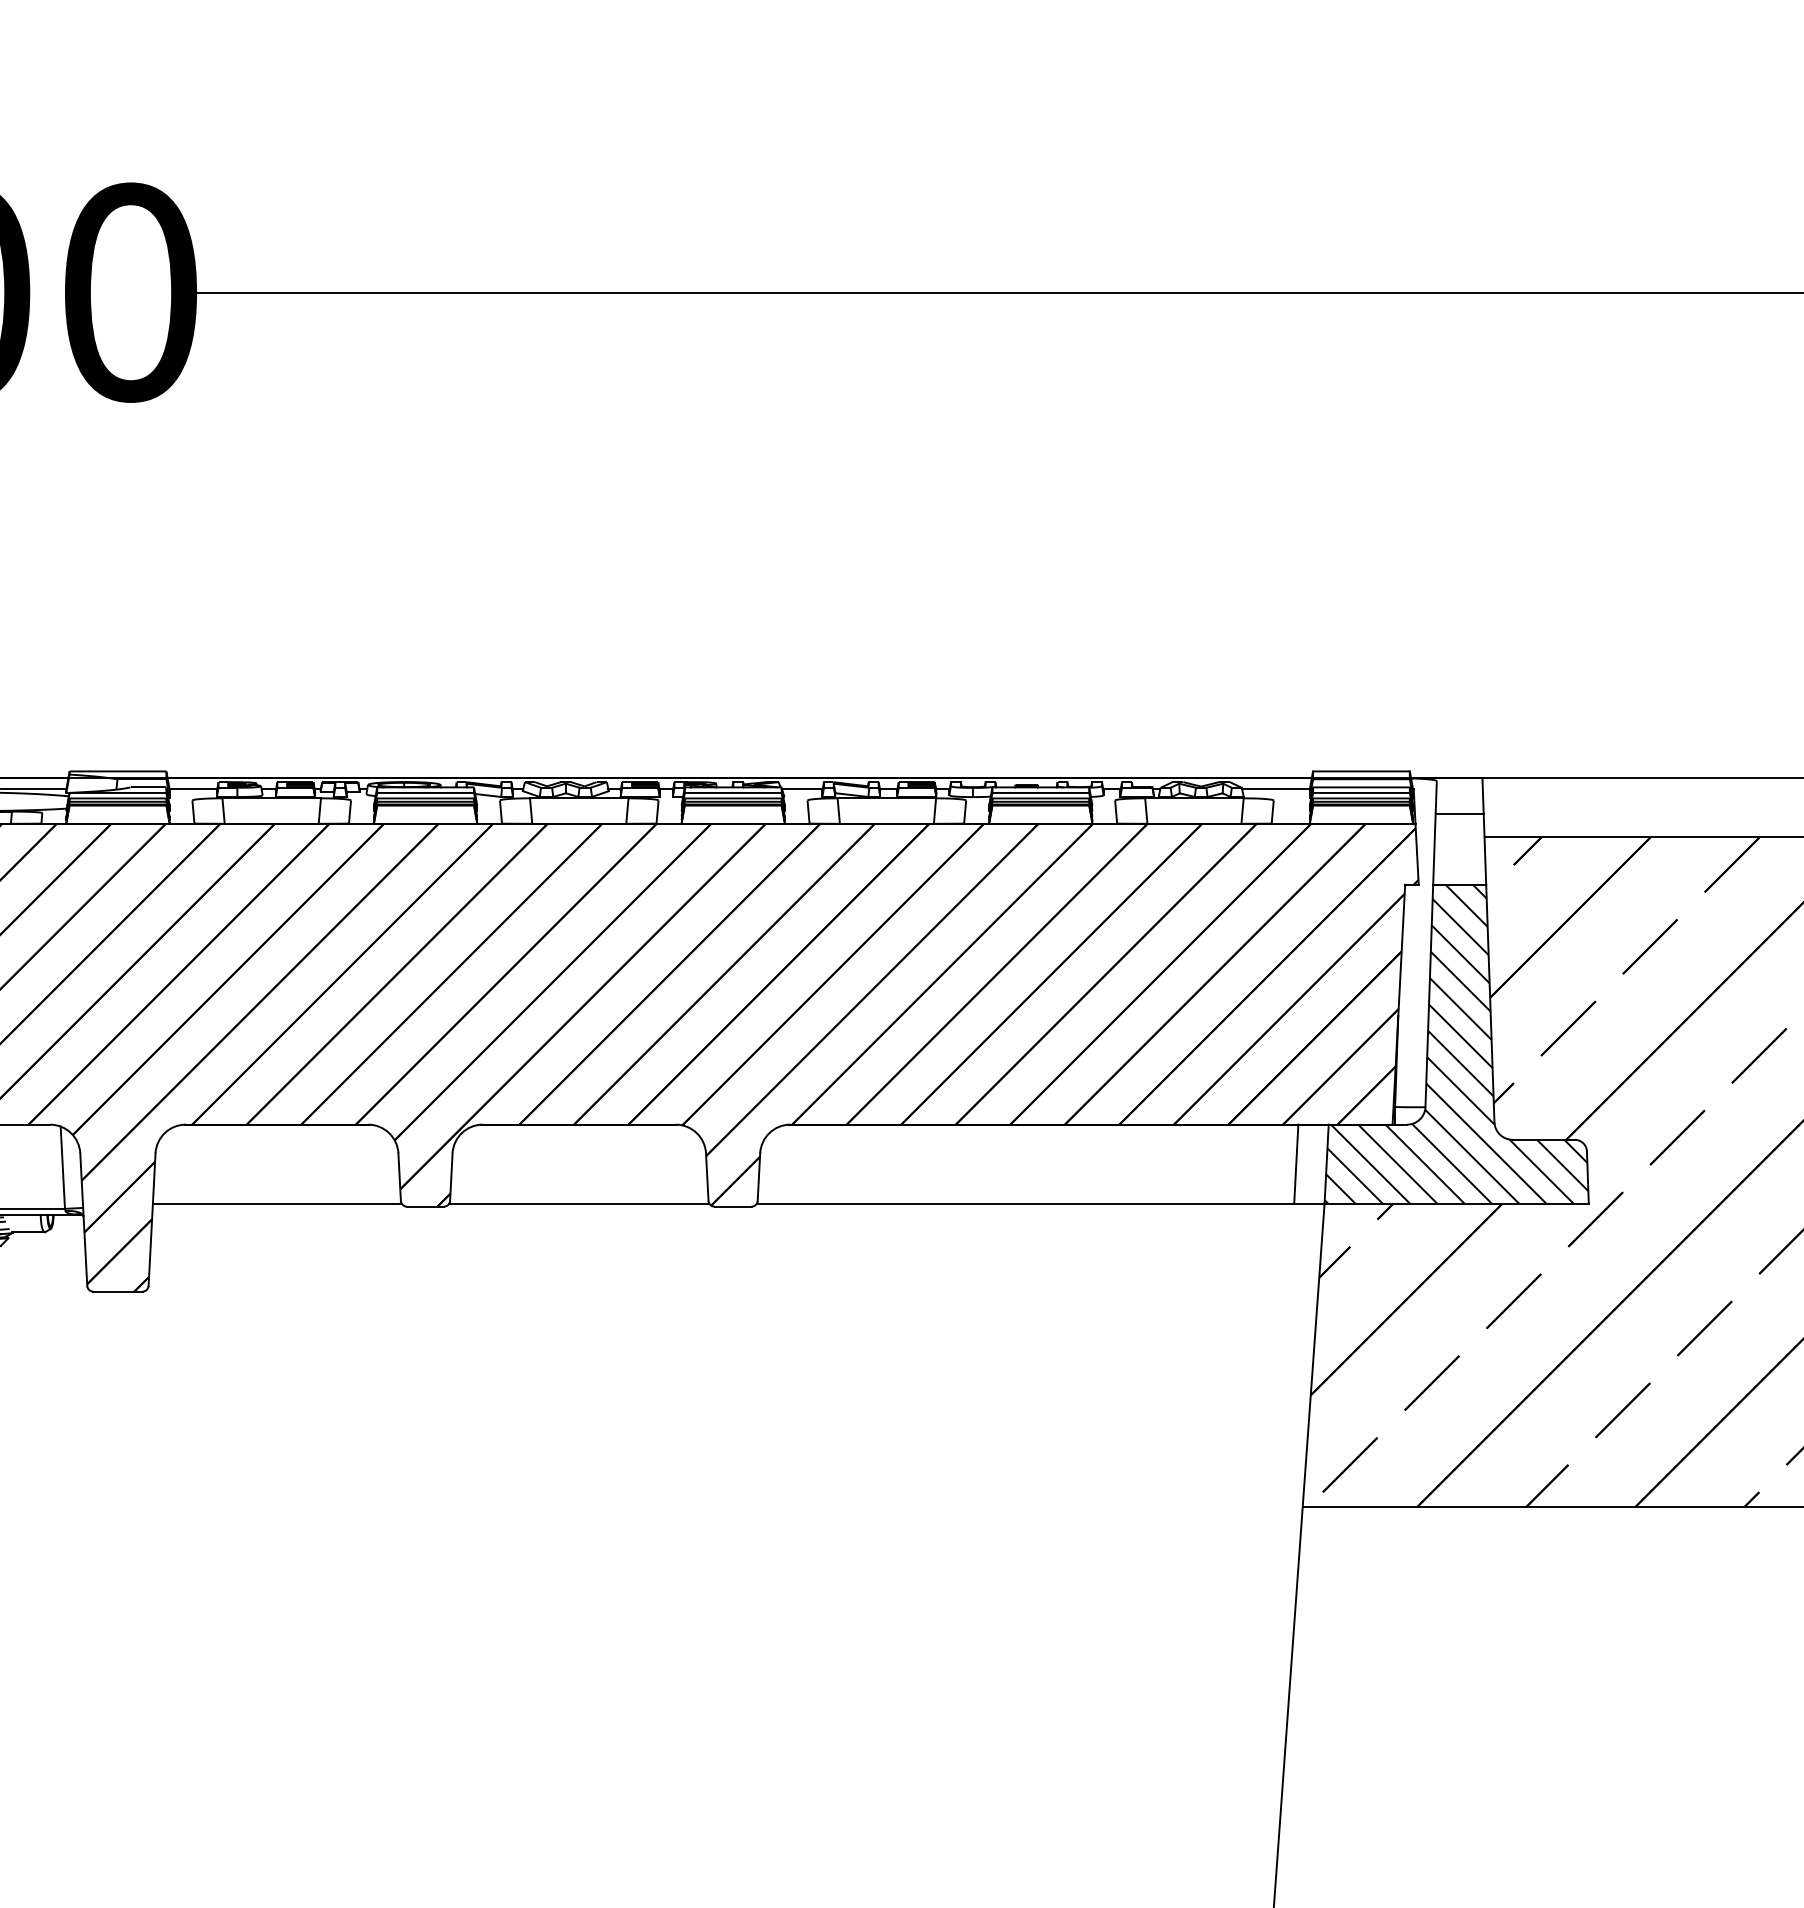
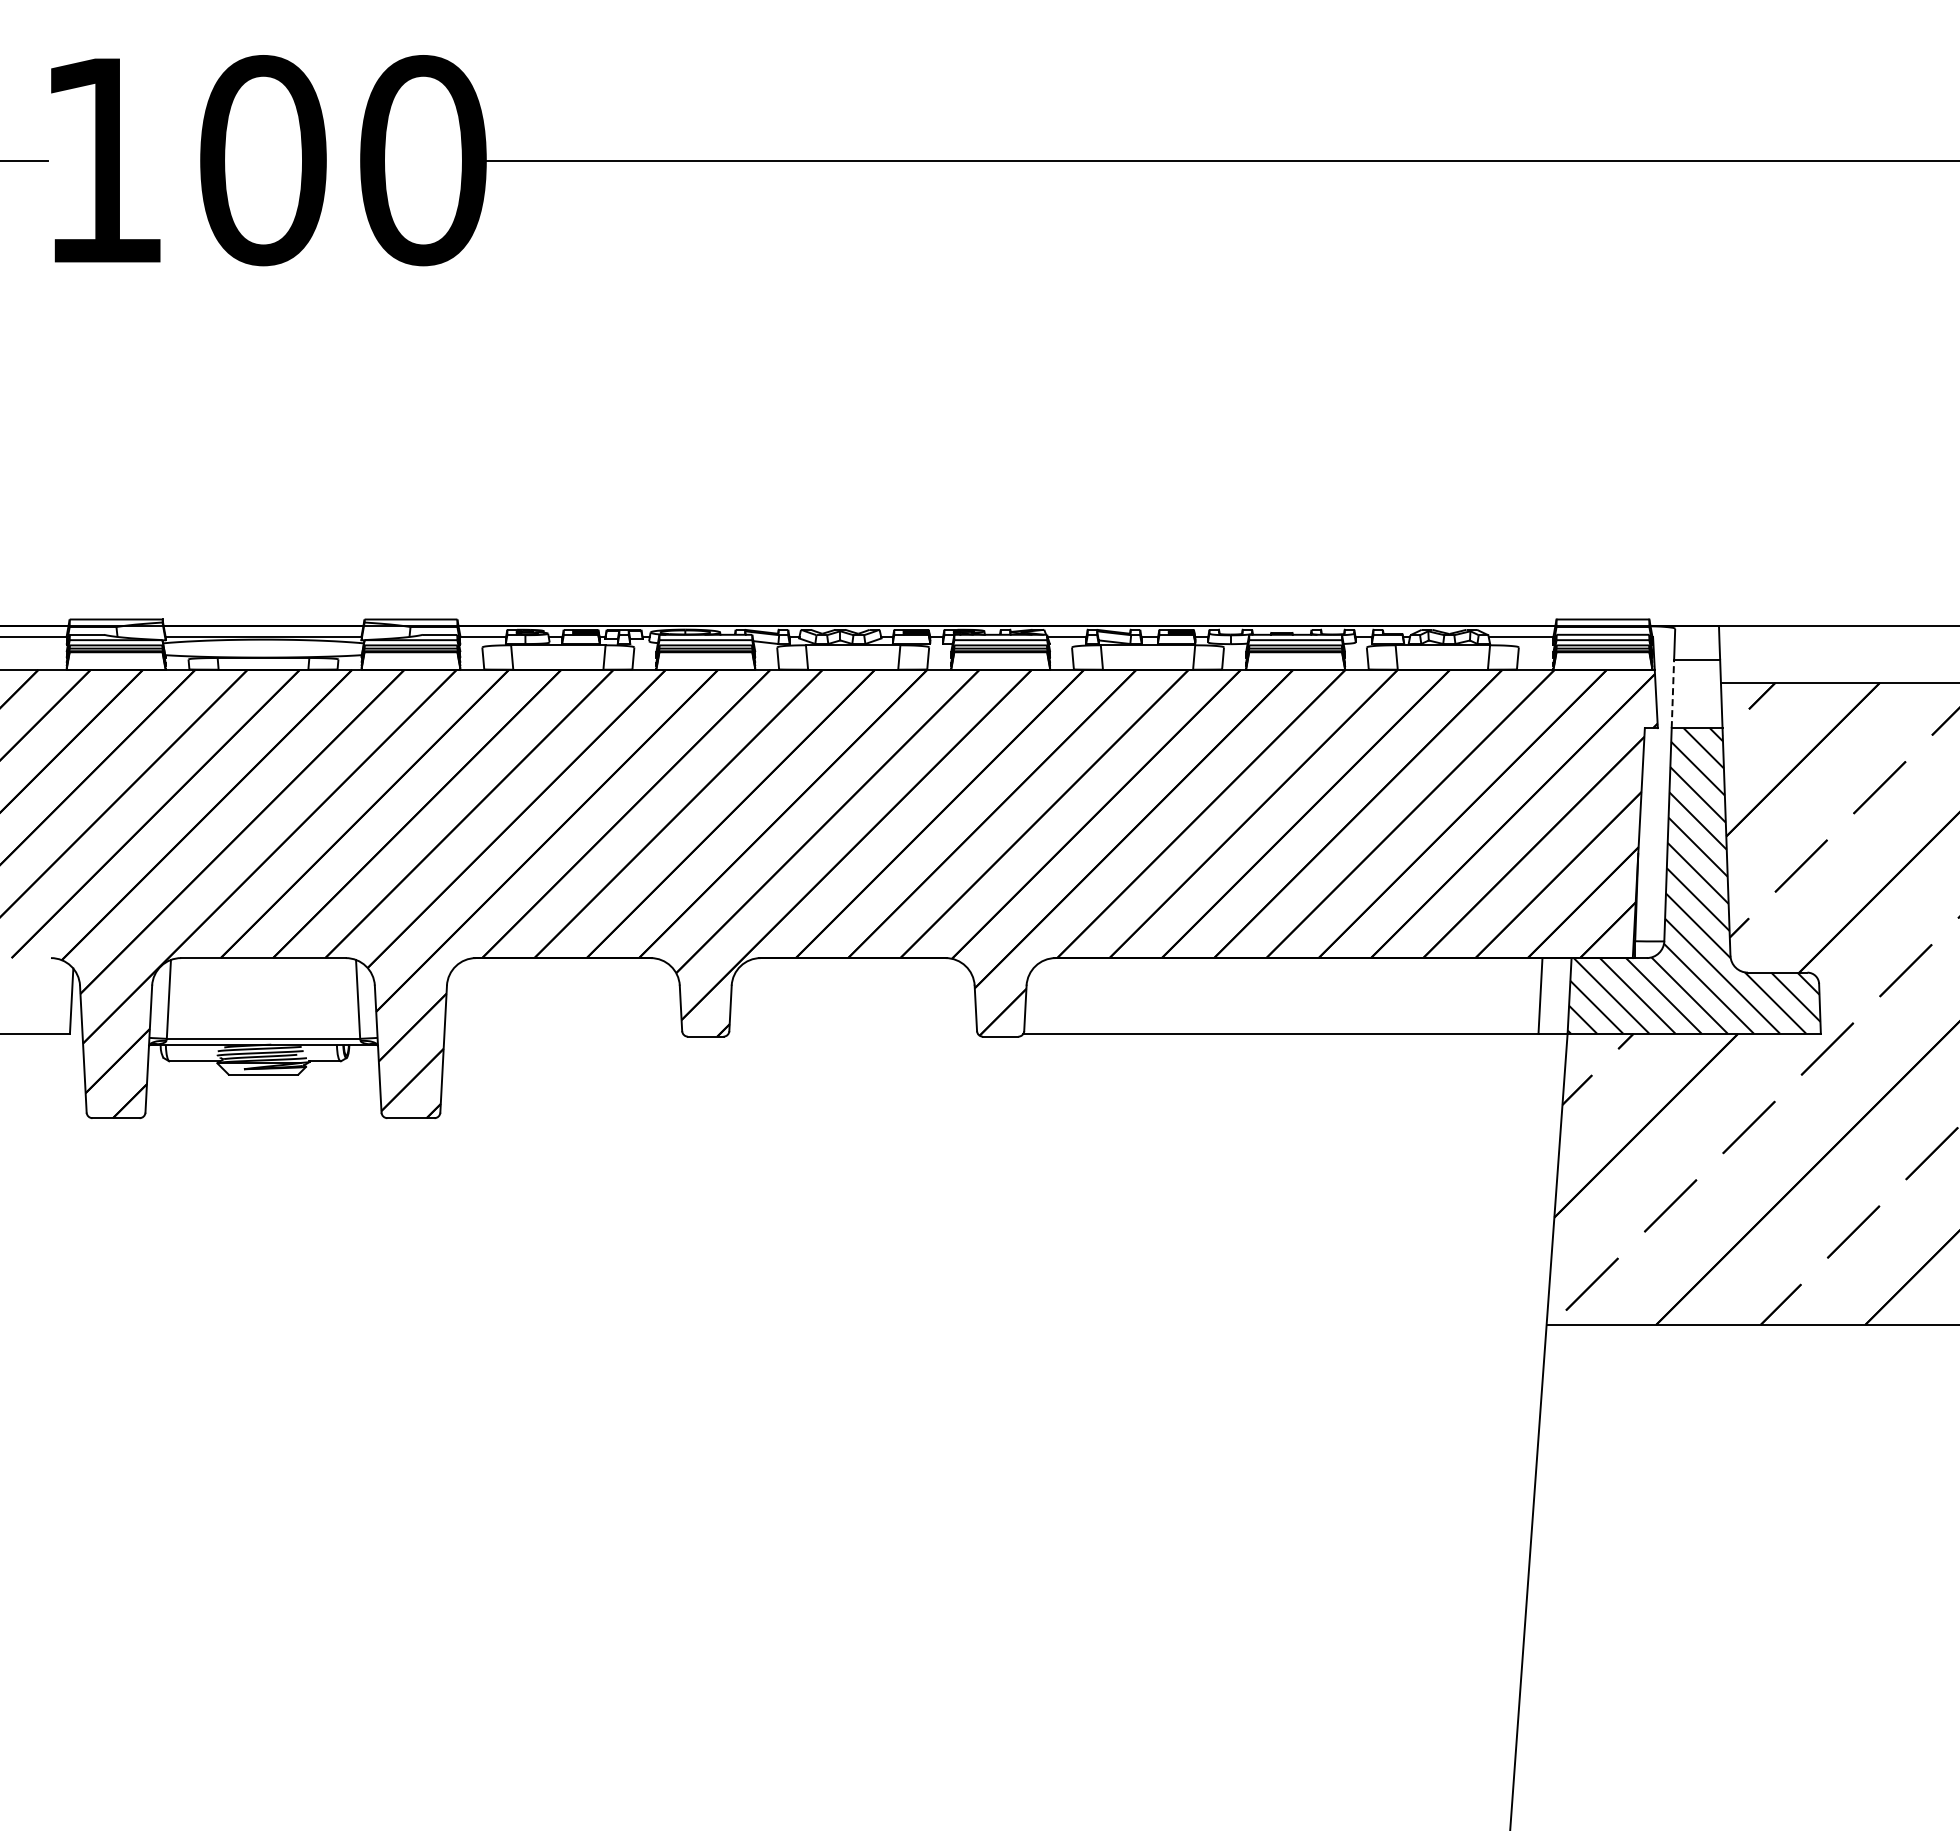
line: (1434, 848) -> (1672, 693), solid -> dashed
line: (277, 1203) -> (563, 1033), removed
line: (578, 1203) -> (852, 1033), removed

